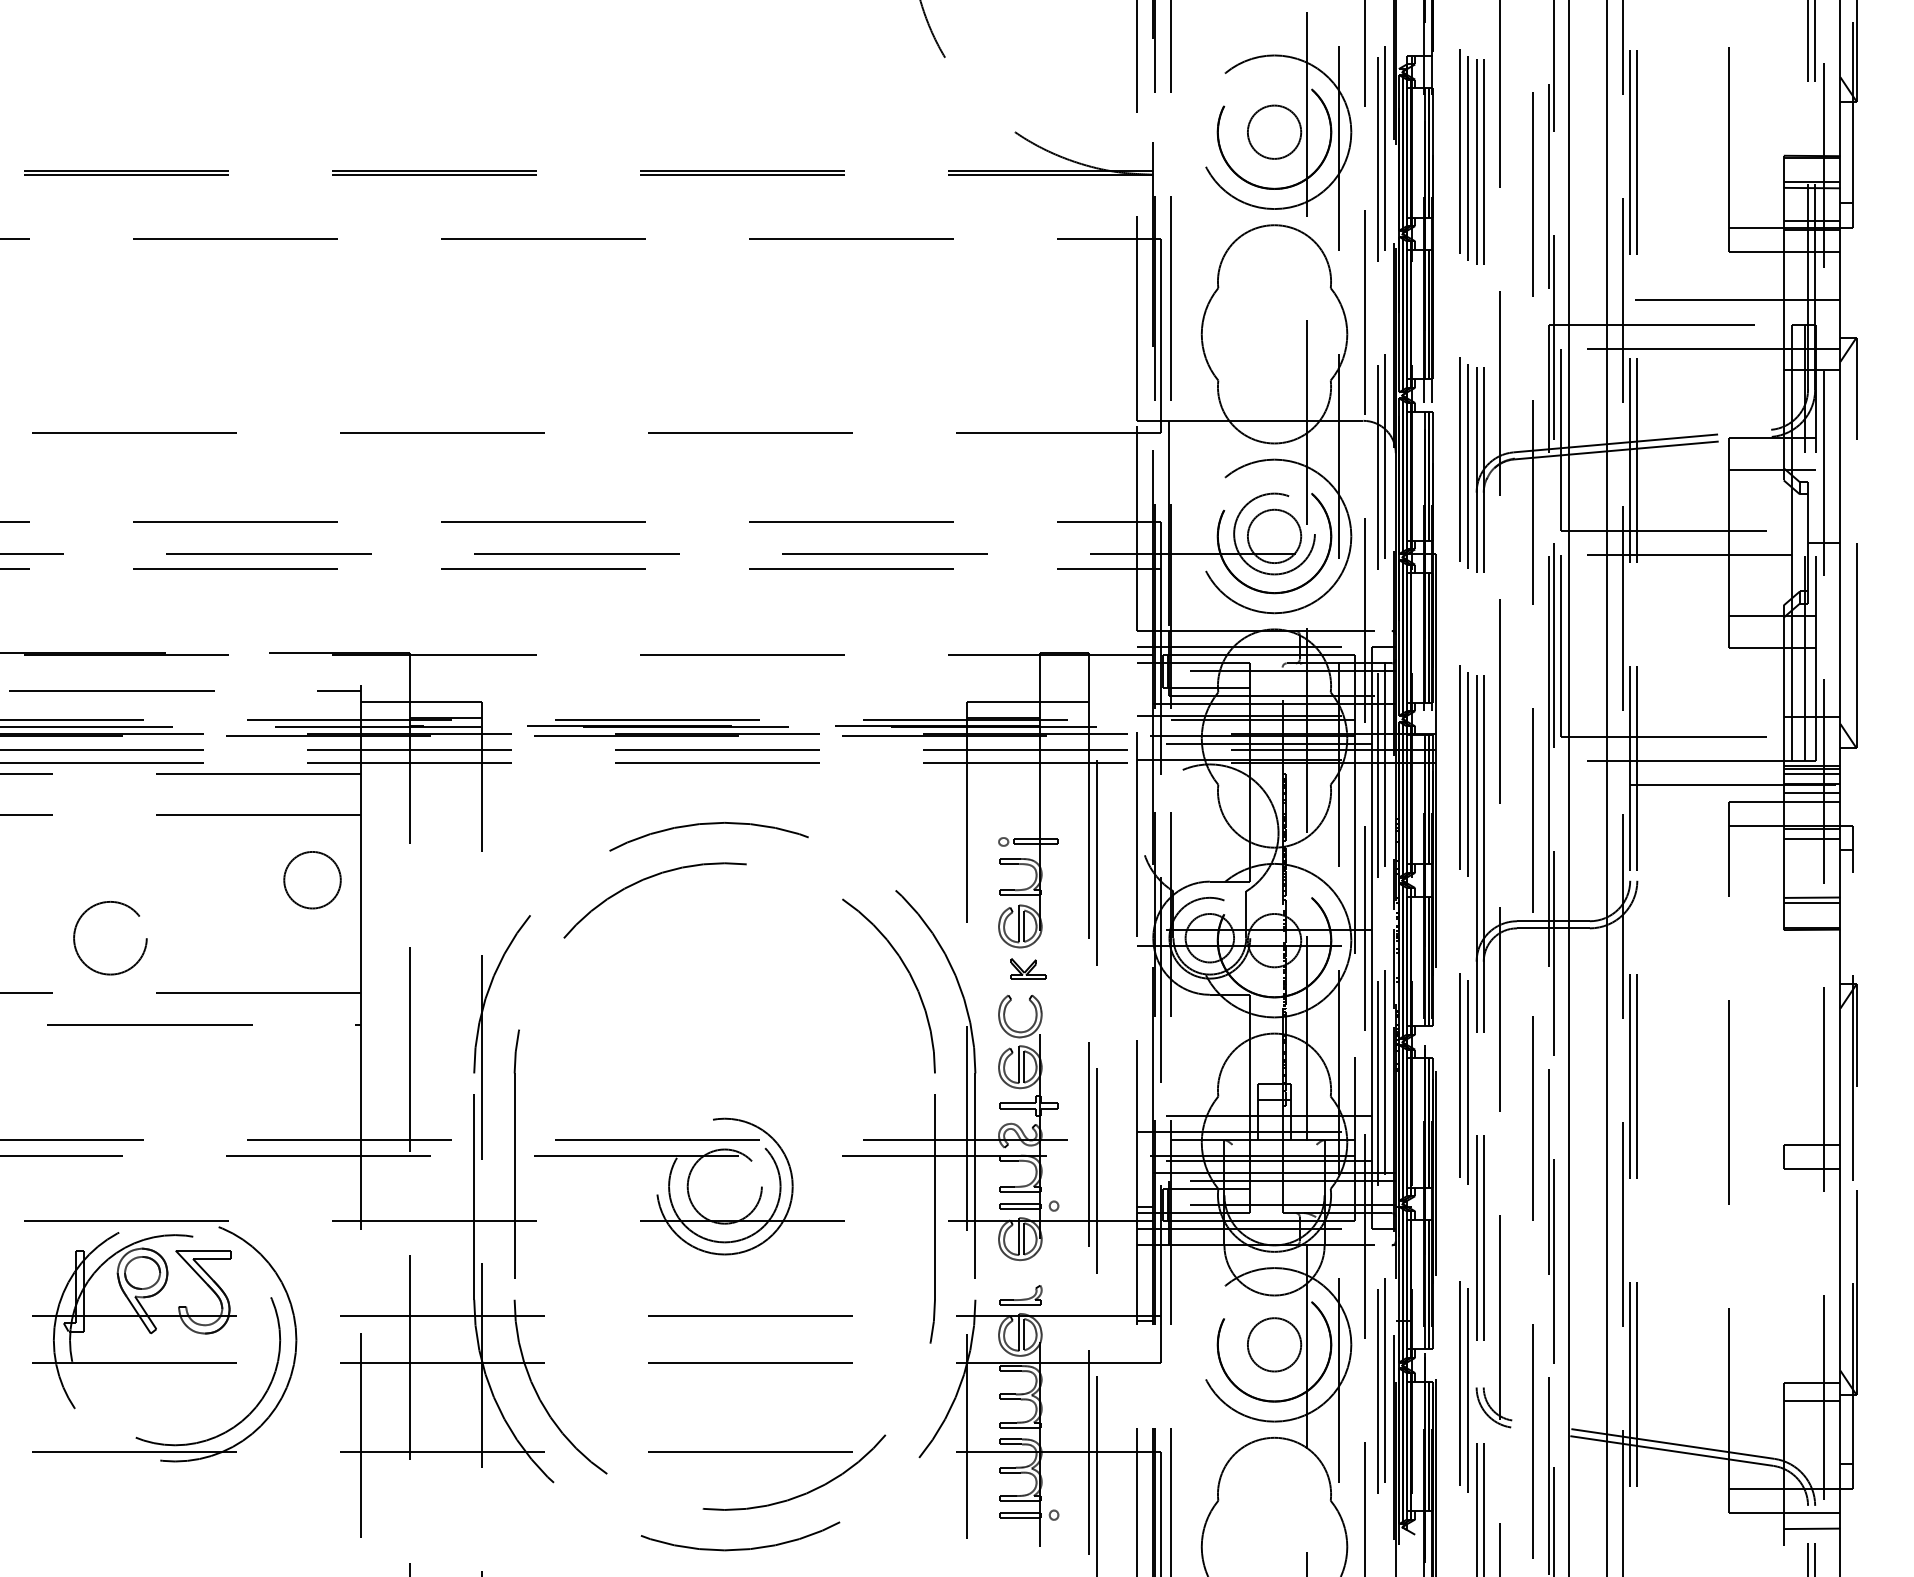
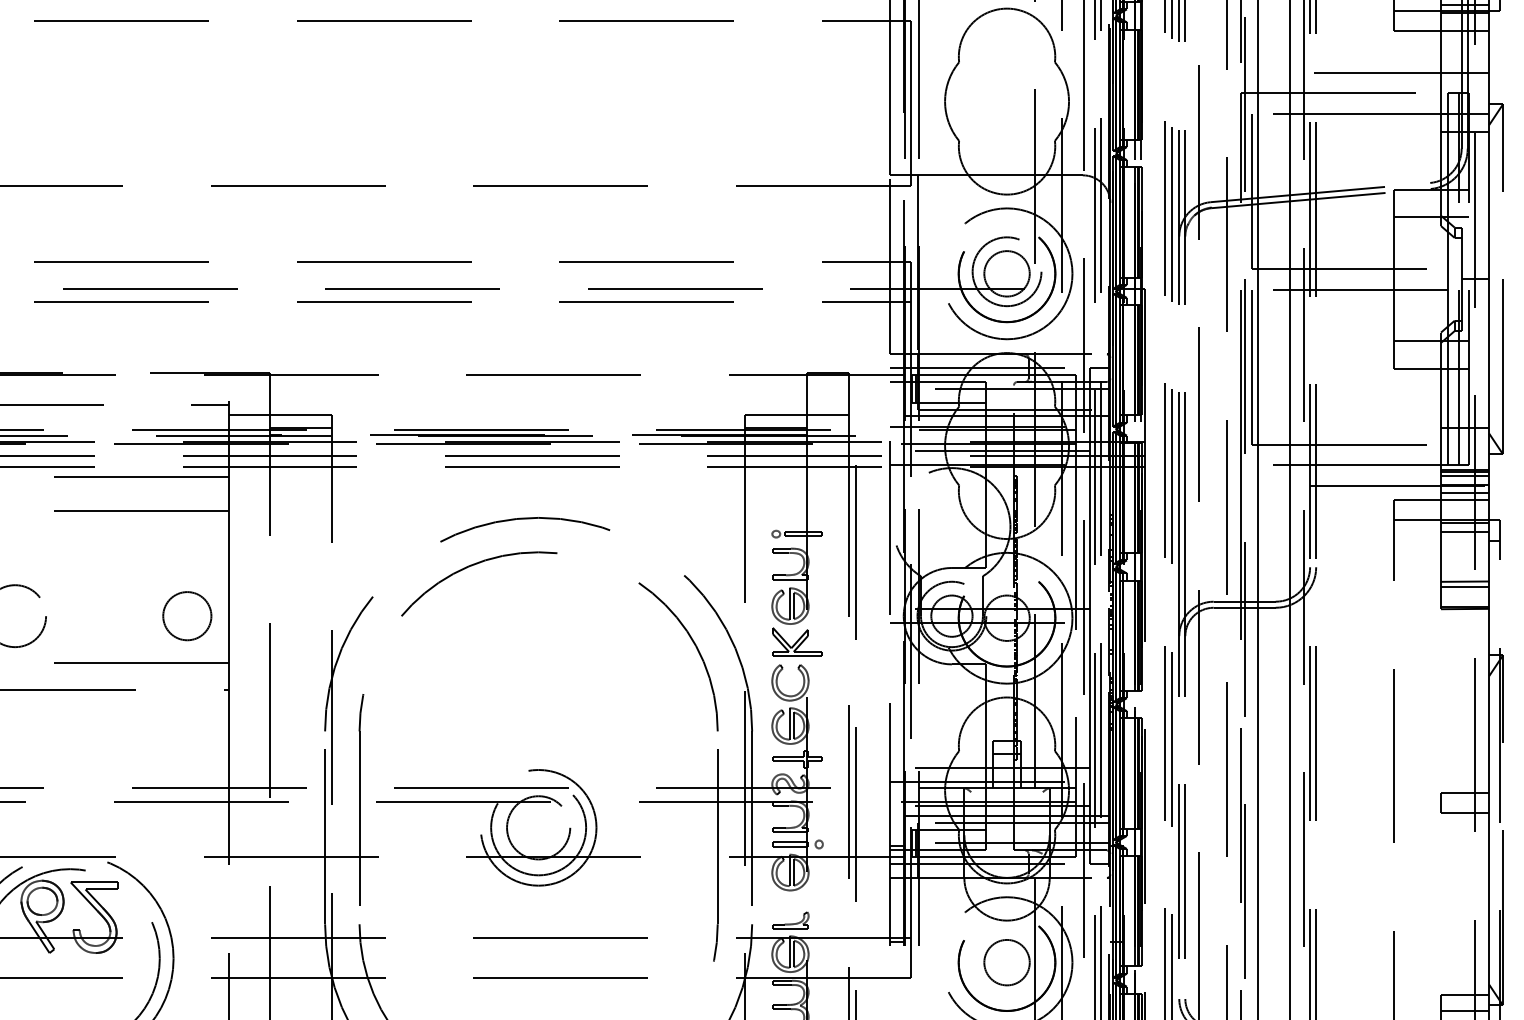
circle: (312, 880) -> (187, 616), moved
part: (1028, 968) -> (797, 641), size x1.67

